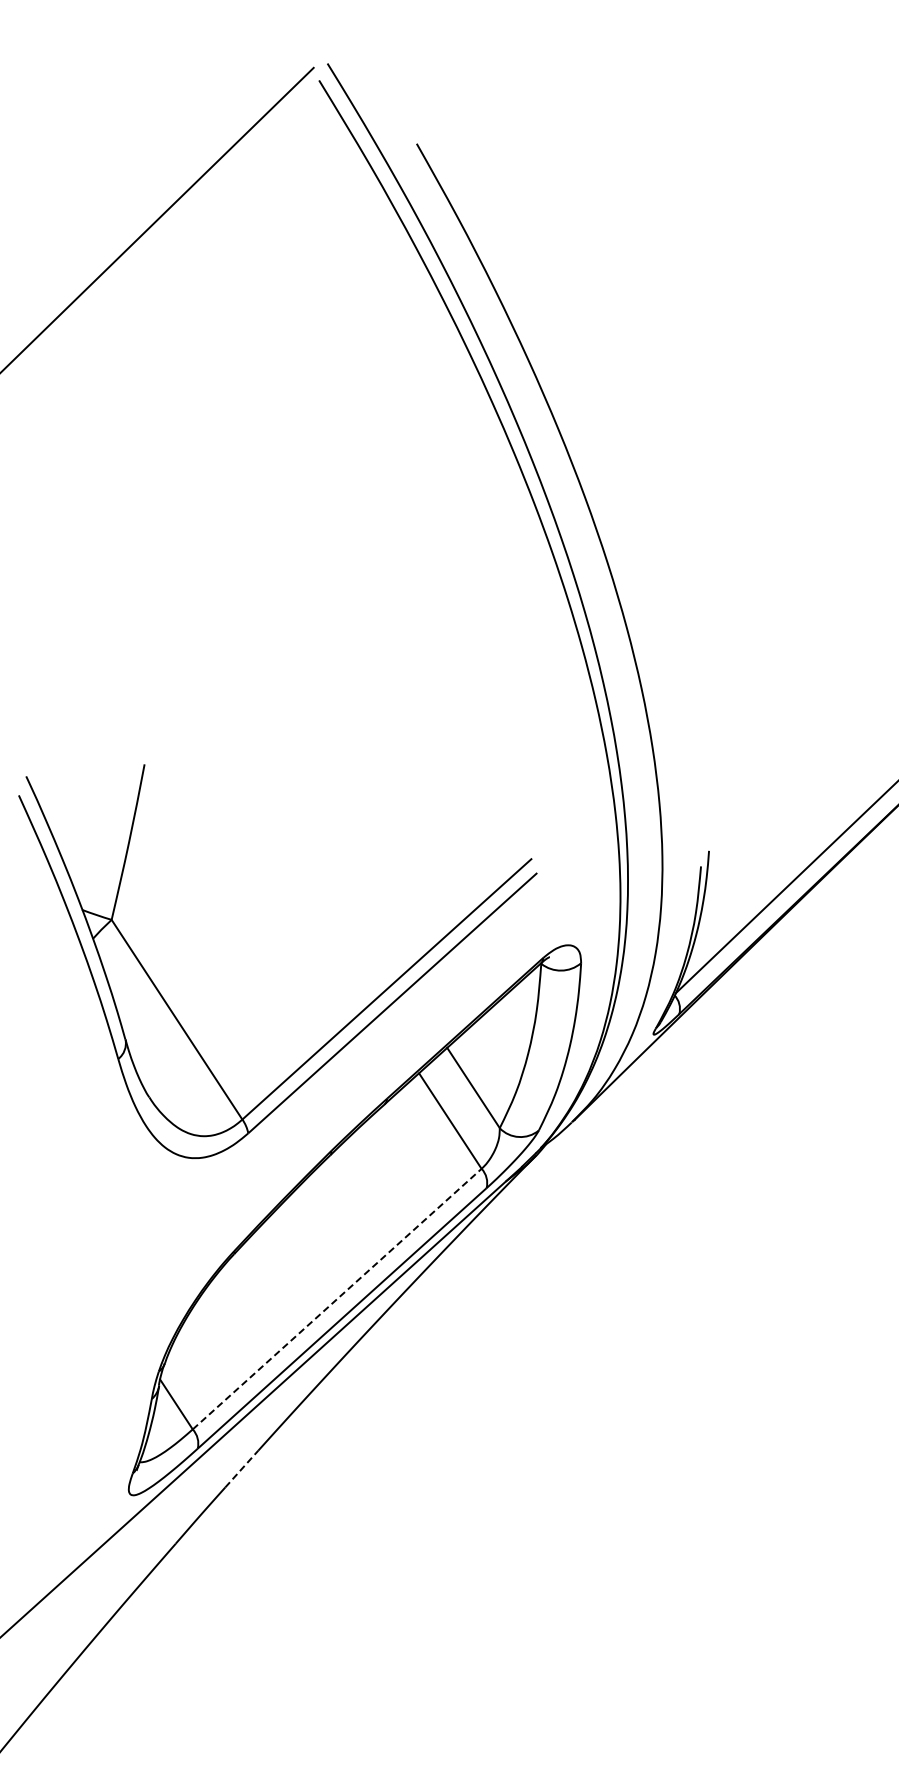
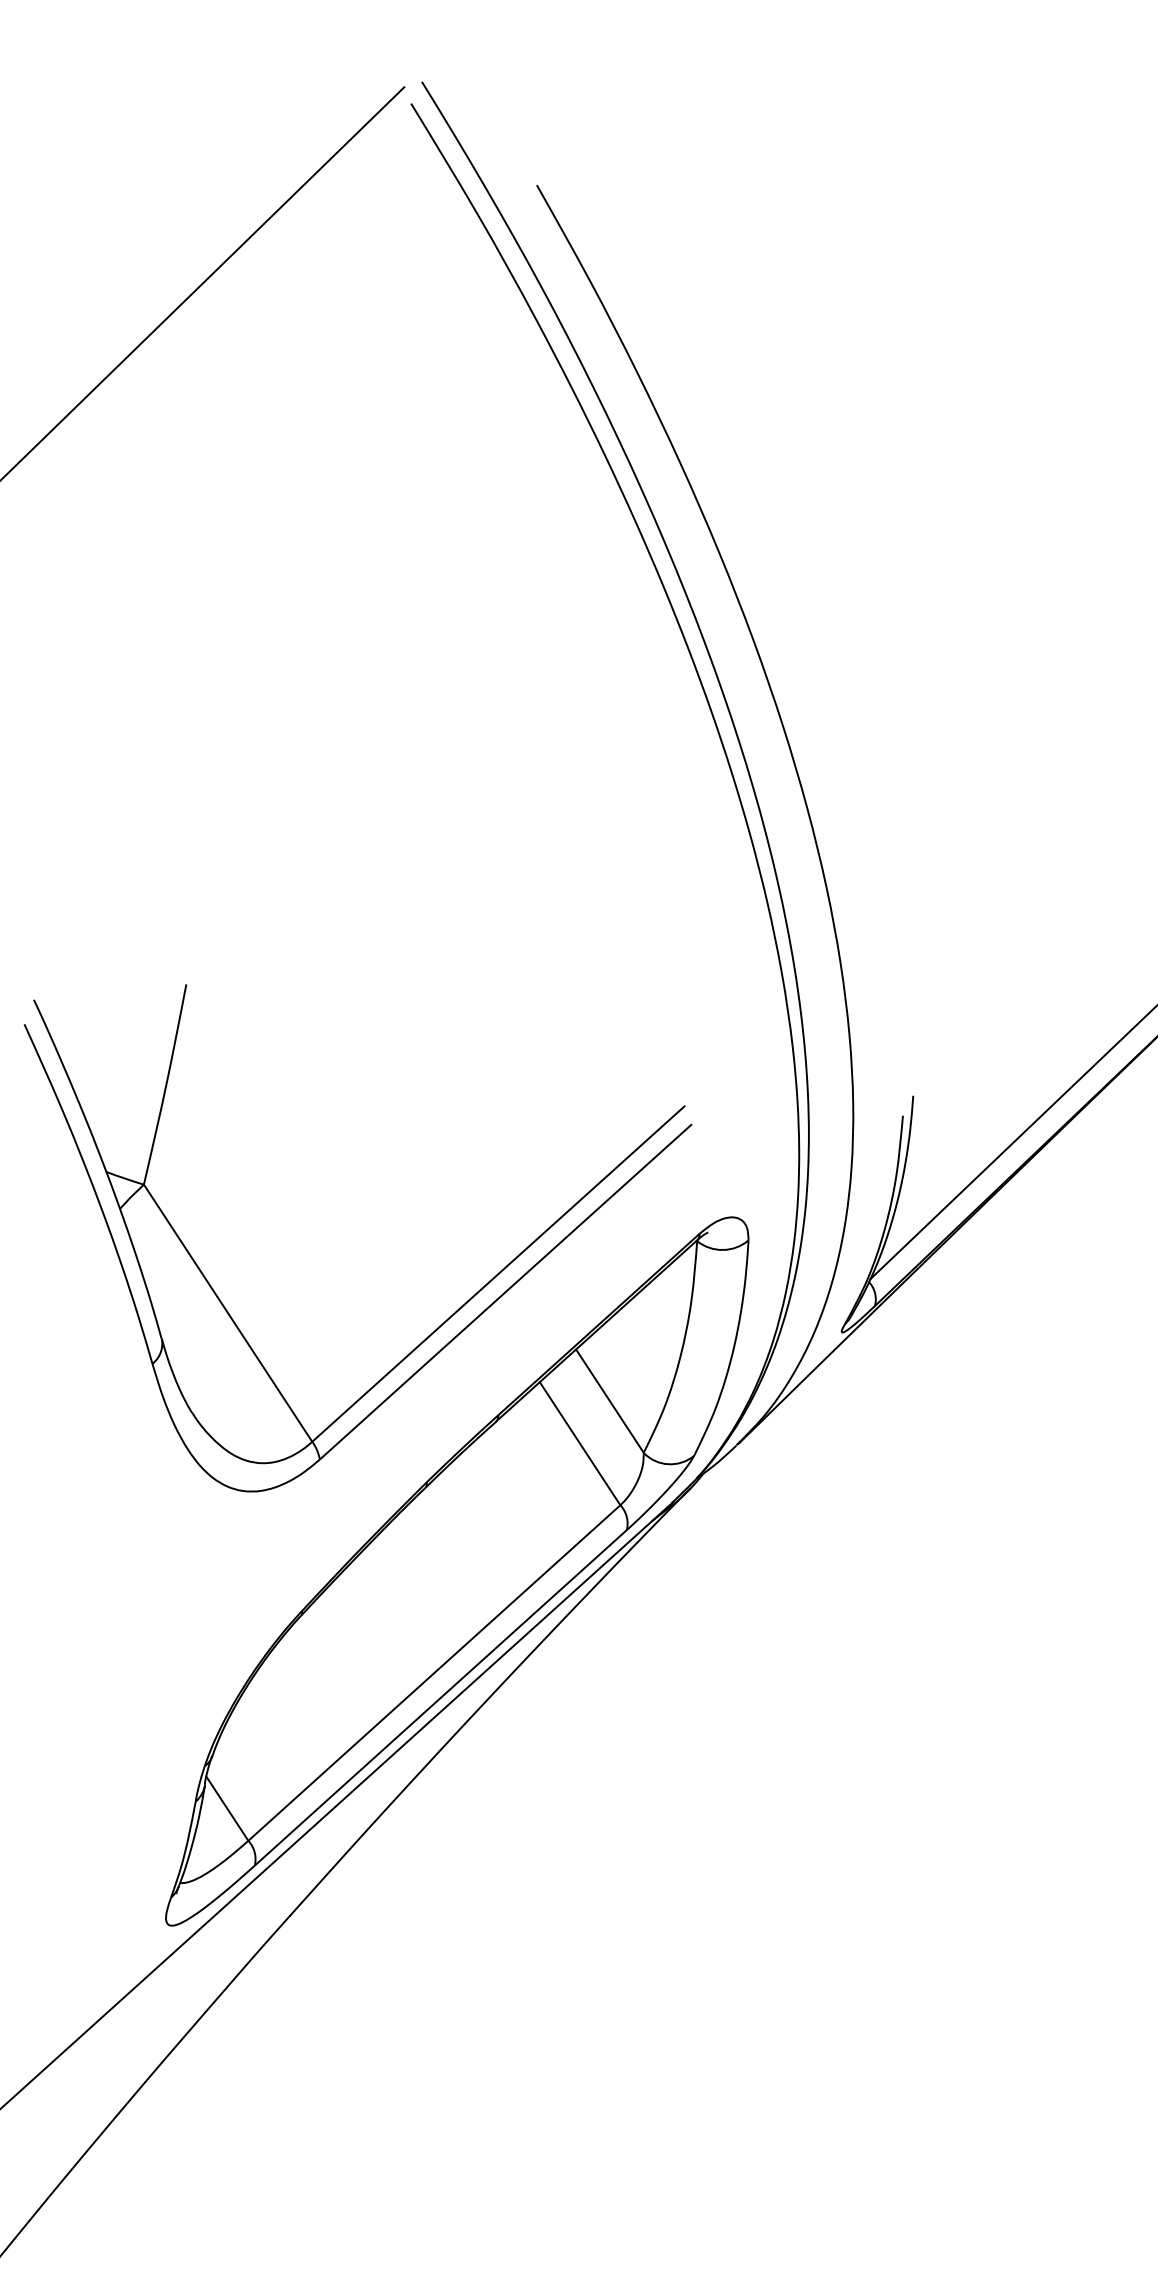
line: (337, 1299) -> (434, 1673), dashed -> solid
line: (241, 1469) -> (311, 1892), dashed -> solid

